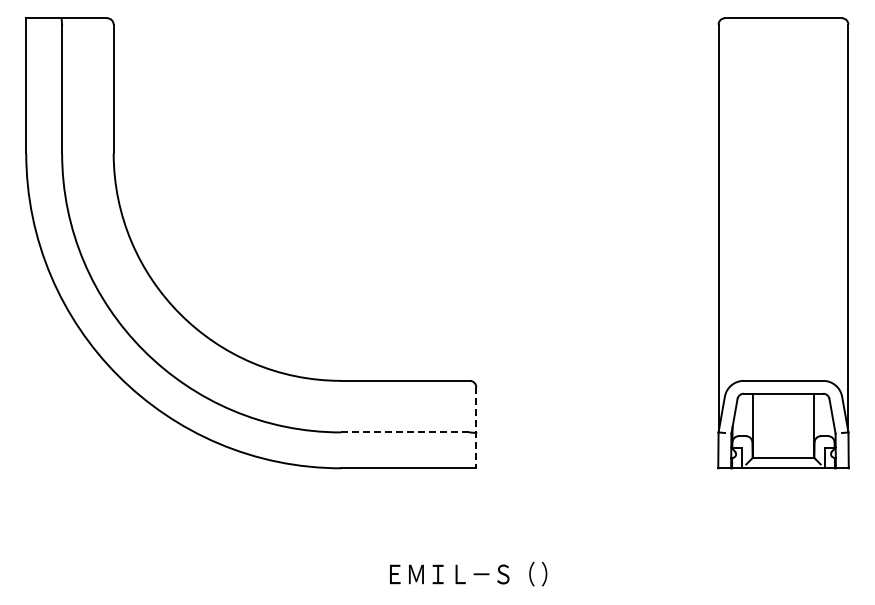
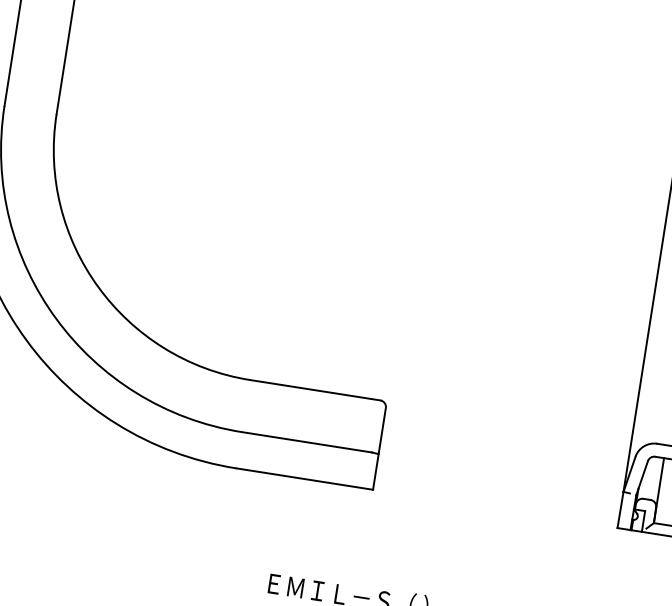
line: (476, 427) -> (379, 448), dashed -> solid
line: (406, 432) -> (308, 442), dashed -> solid

